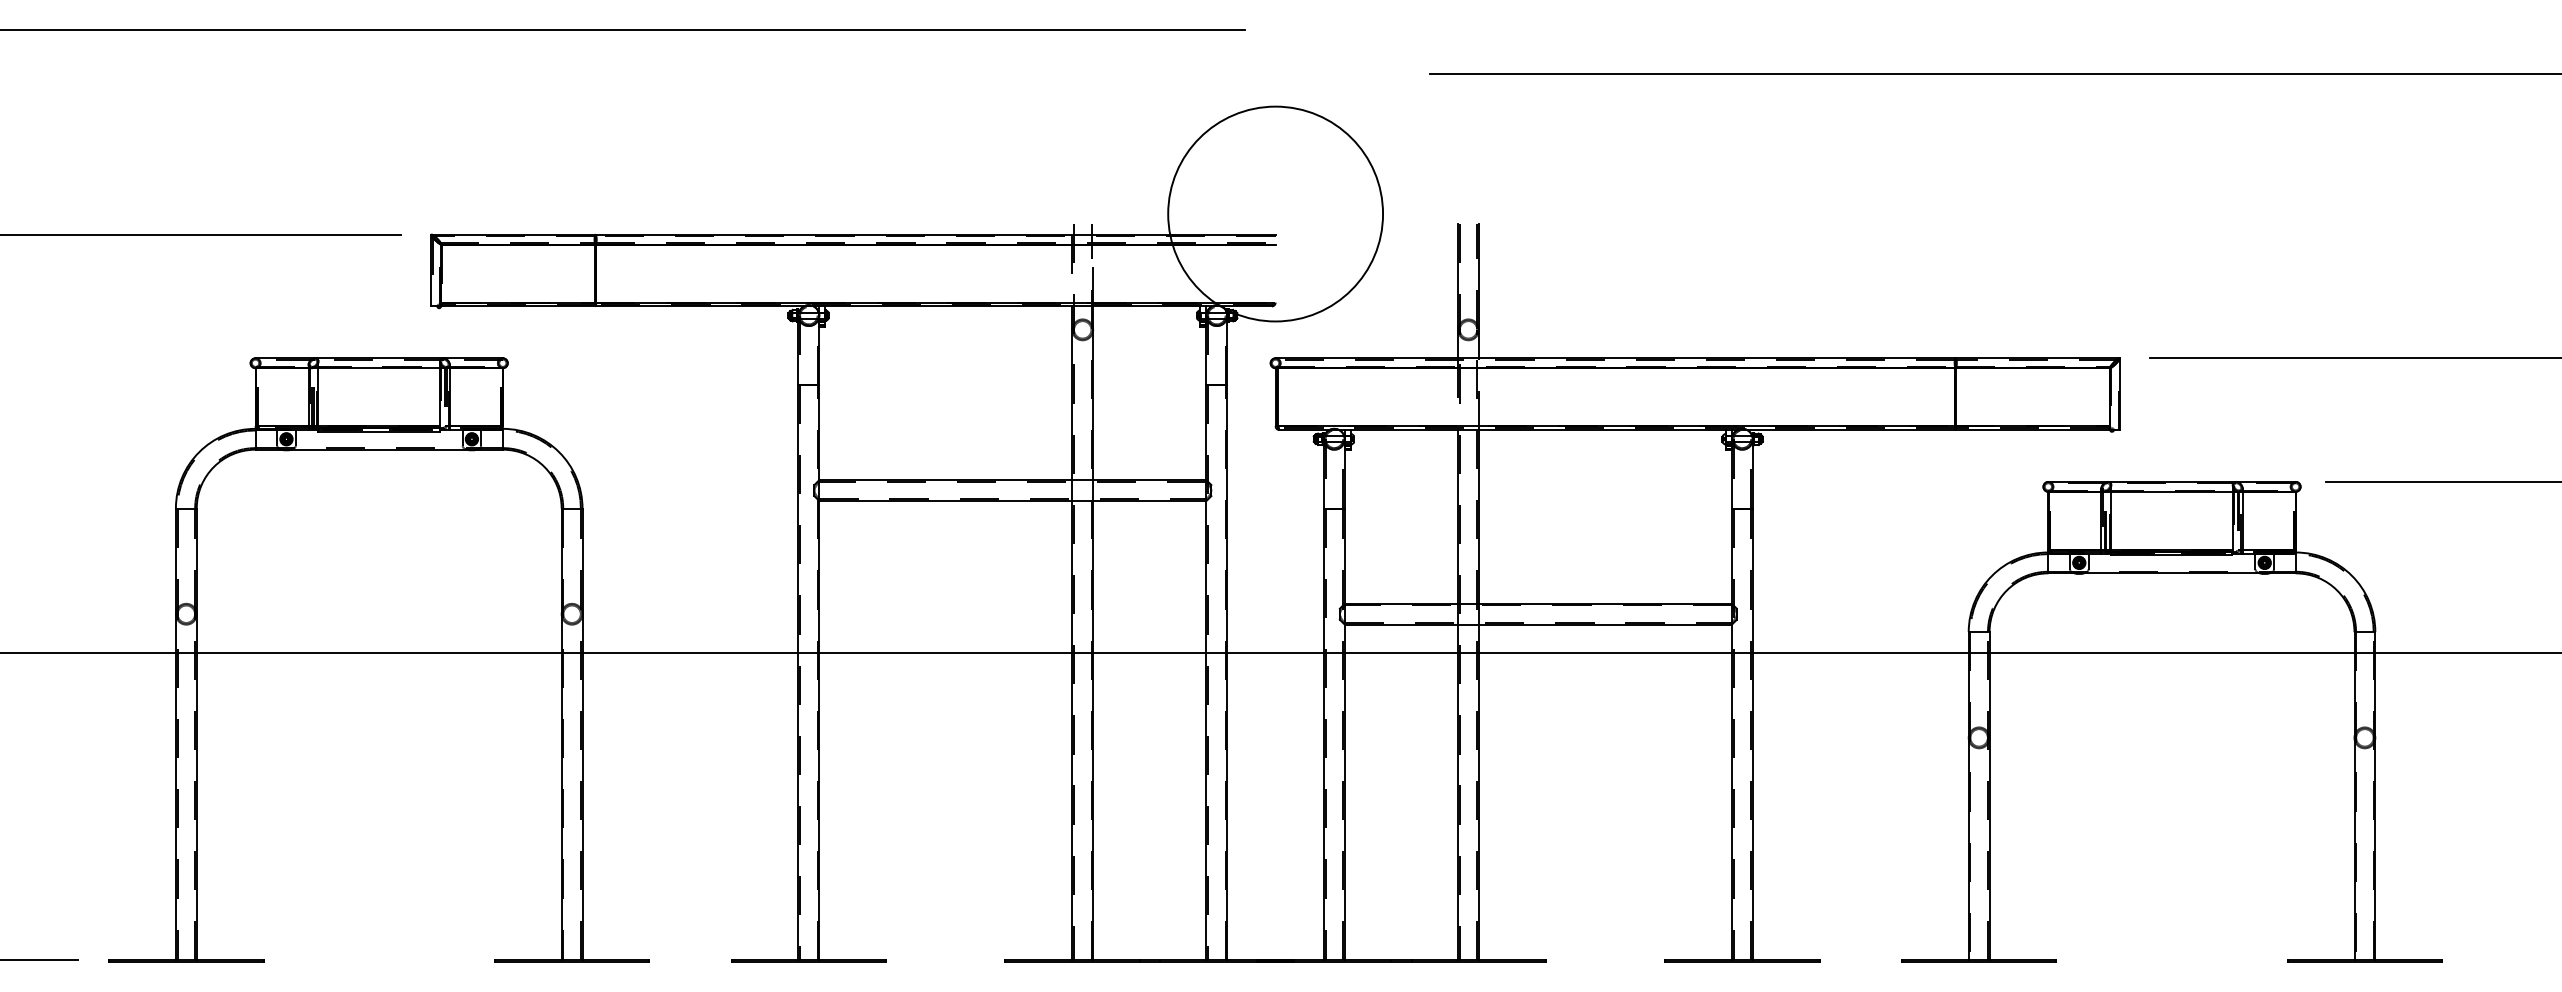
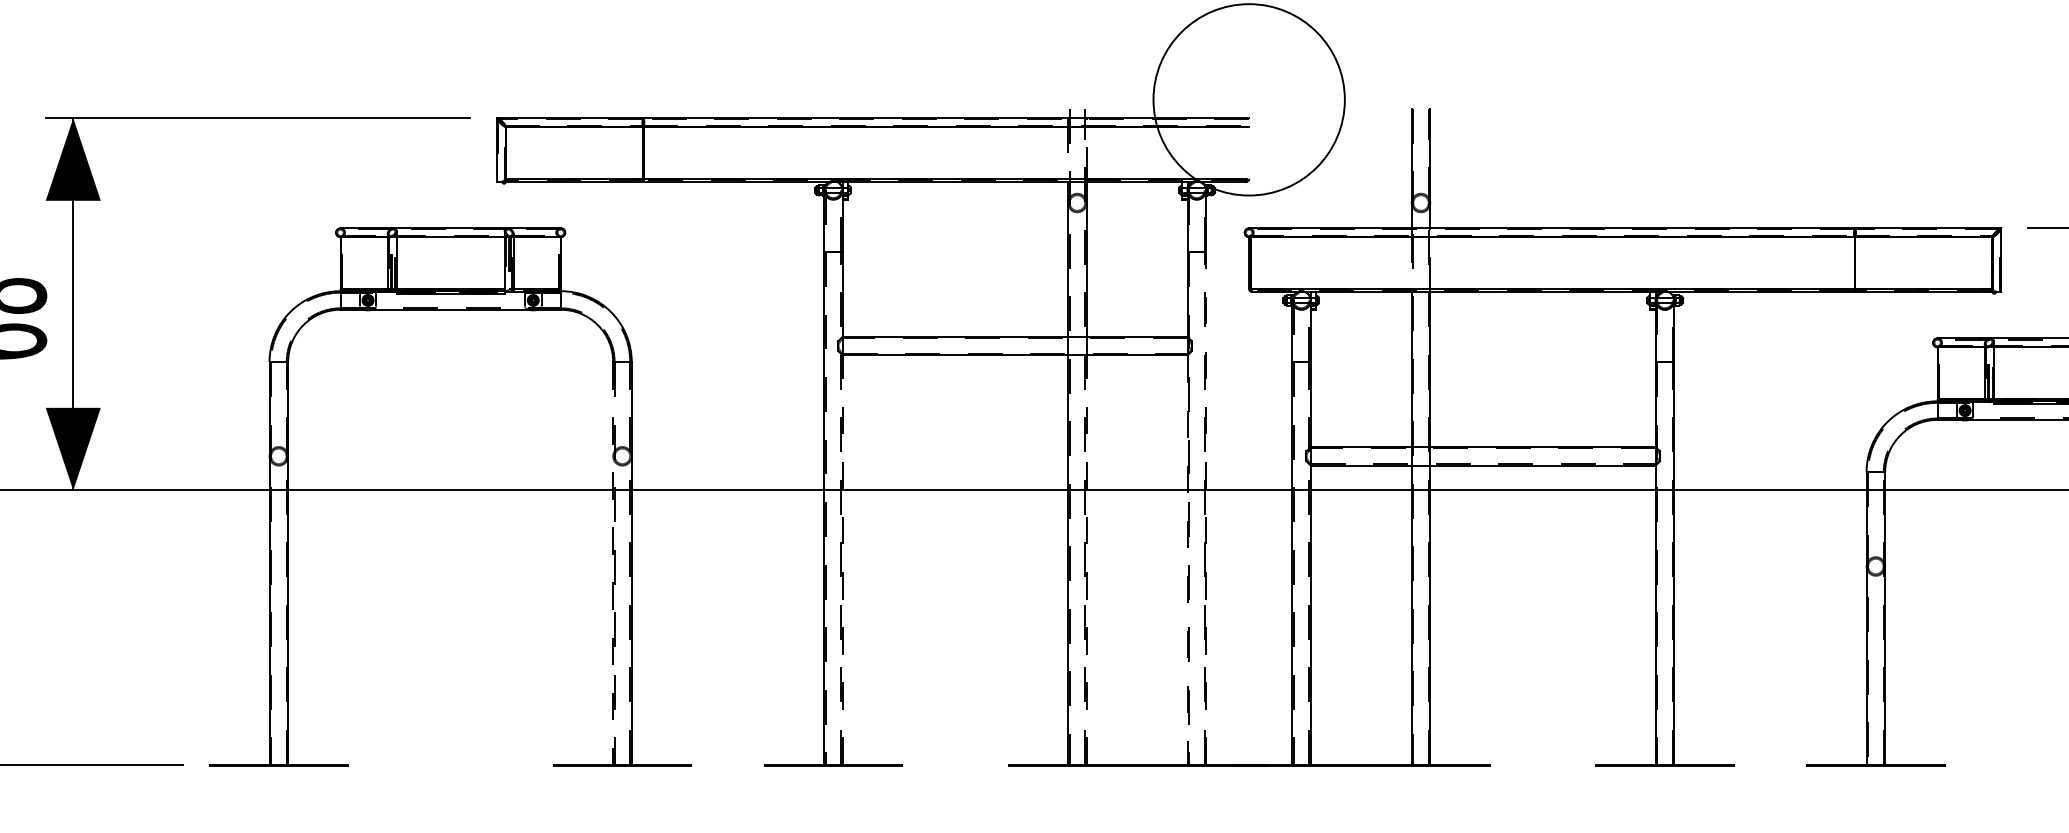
line: (1227, 672) -> (1206, 508), solid -> dashed
line: (819, 730) -> (842, 559), solid -> dashed
line: (1093, 730) -> (1086, 559), solid -> dashed
line: (1206, 730) -> (1187, 559), solid -> dashed
line: (561, 734) -> (613, 563), solid -> dashed

